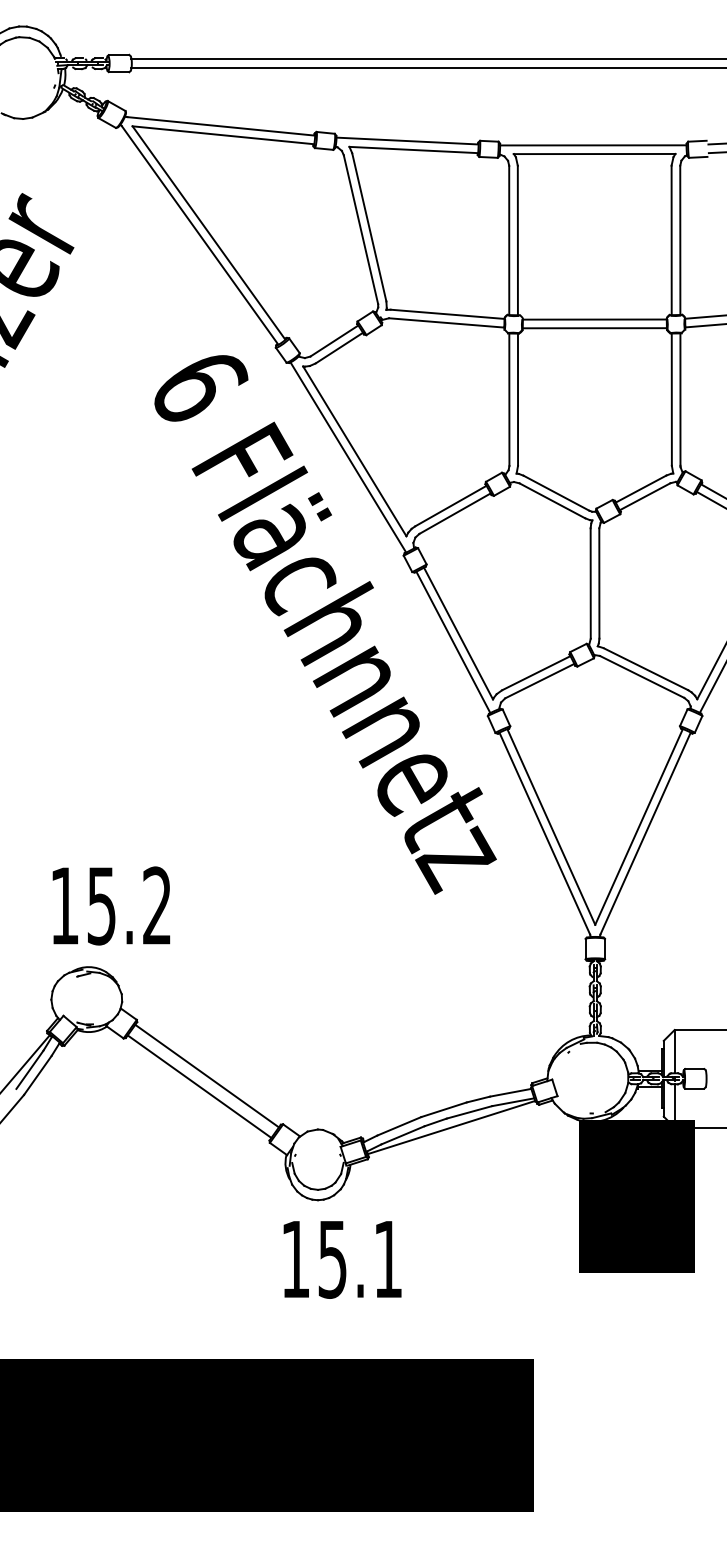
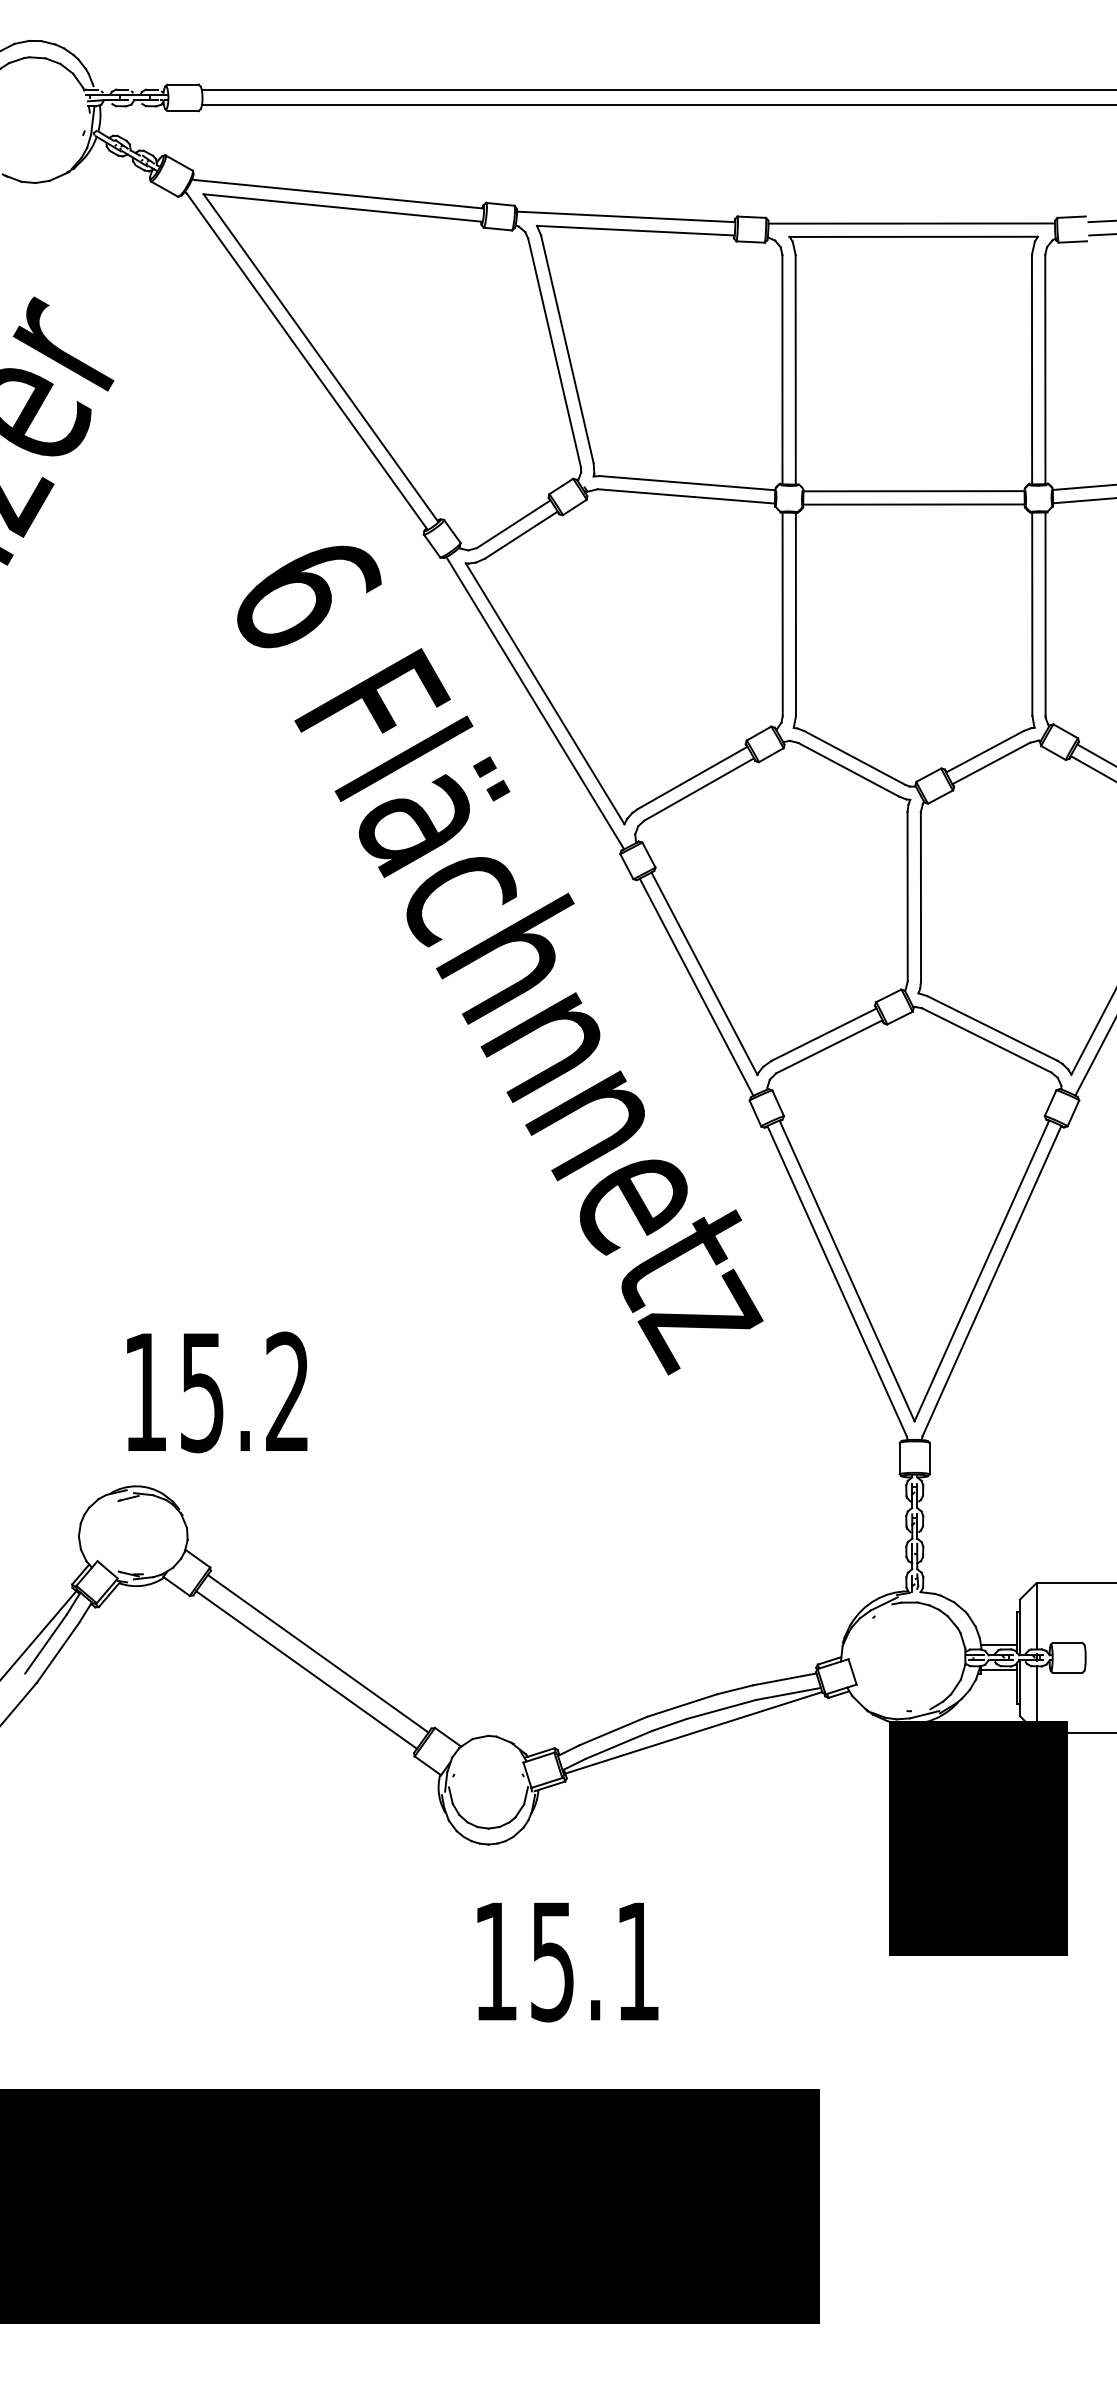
text: (111, 905) -> (217, 1391), moved
text: (342, 1259) -> (567, 1961), moved

